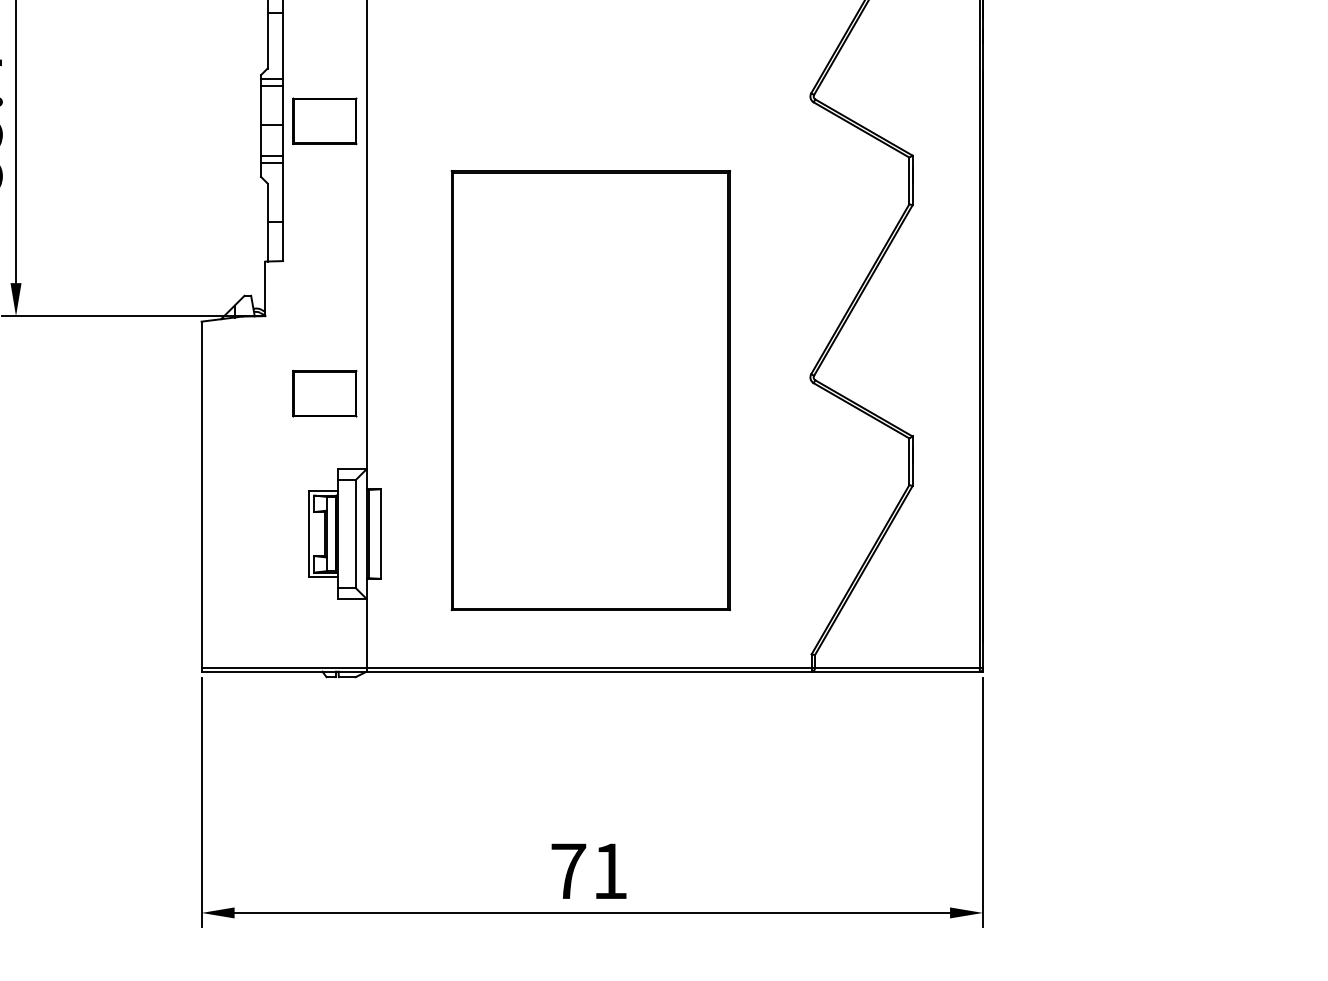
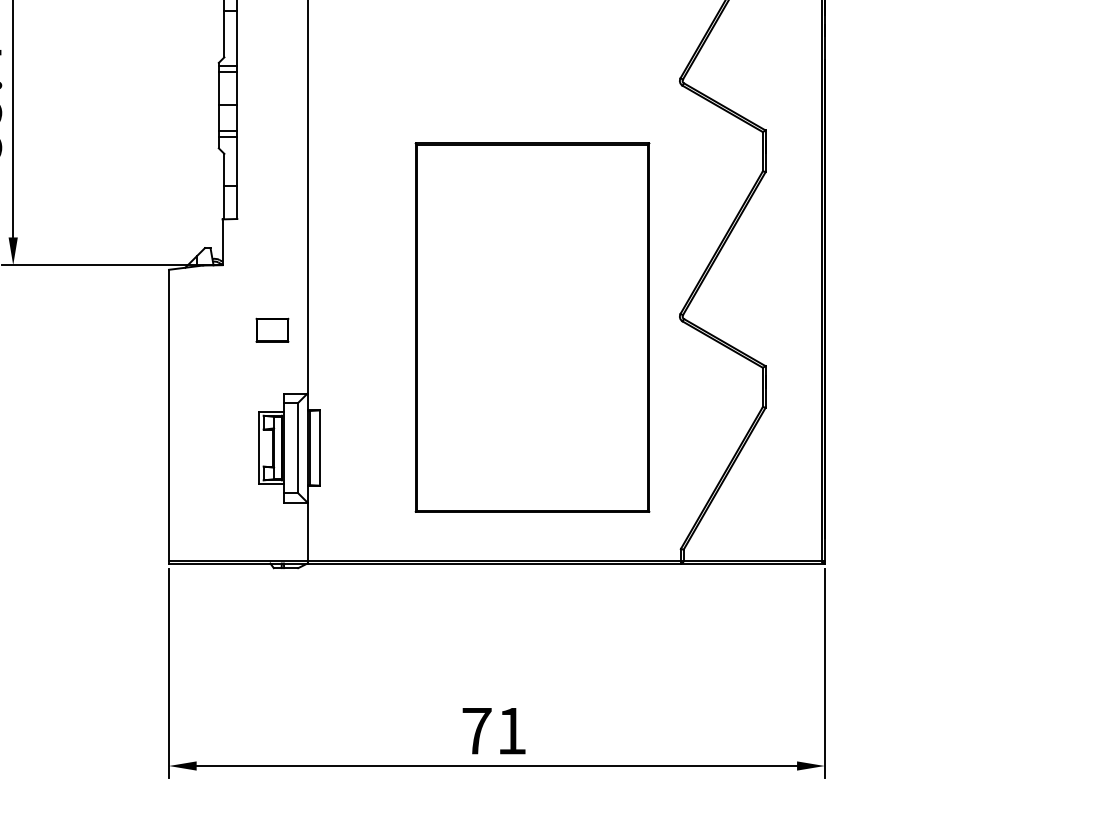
part: (324, 121) -> (272, 101), removed
part: (590, 390) -> (532, 327), moved
part: (324, 393) -> (272, 330), size x0.6

